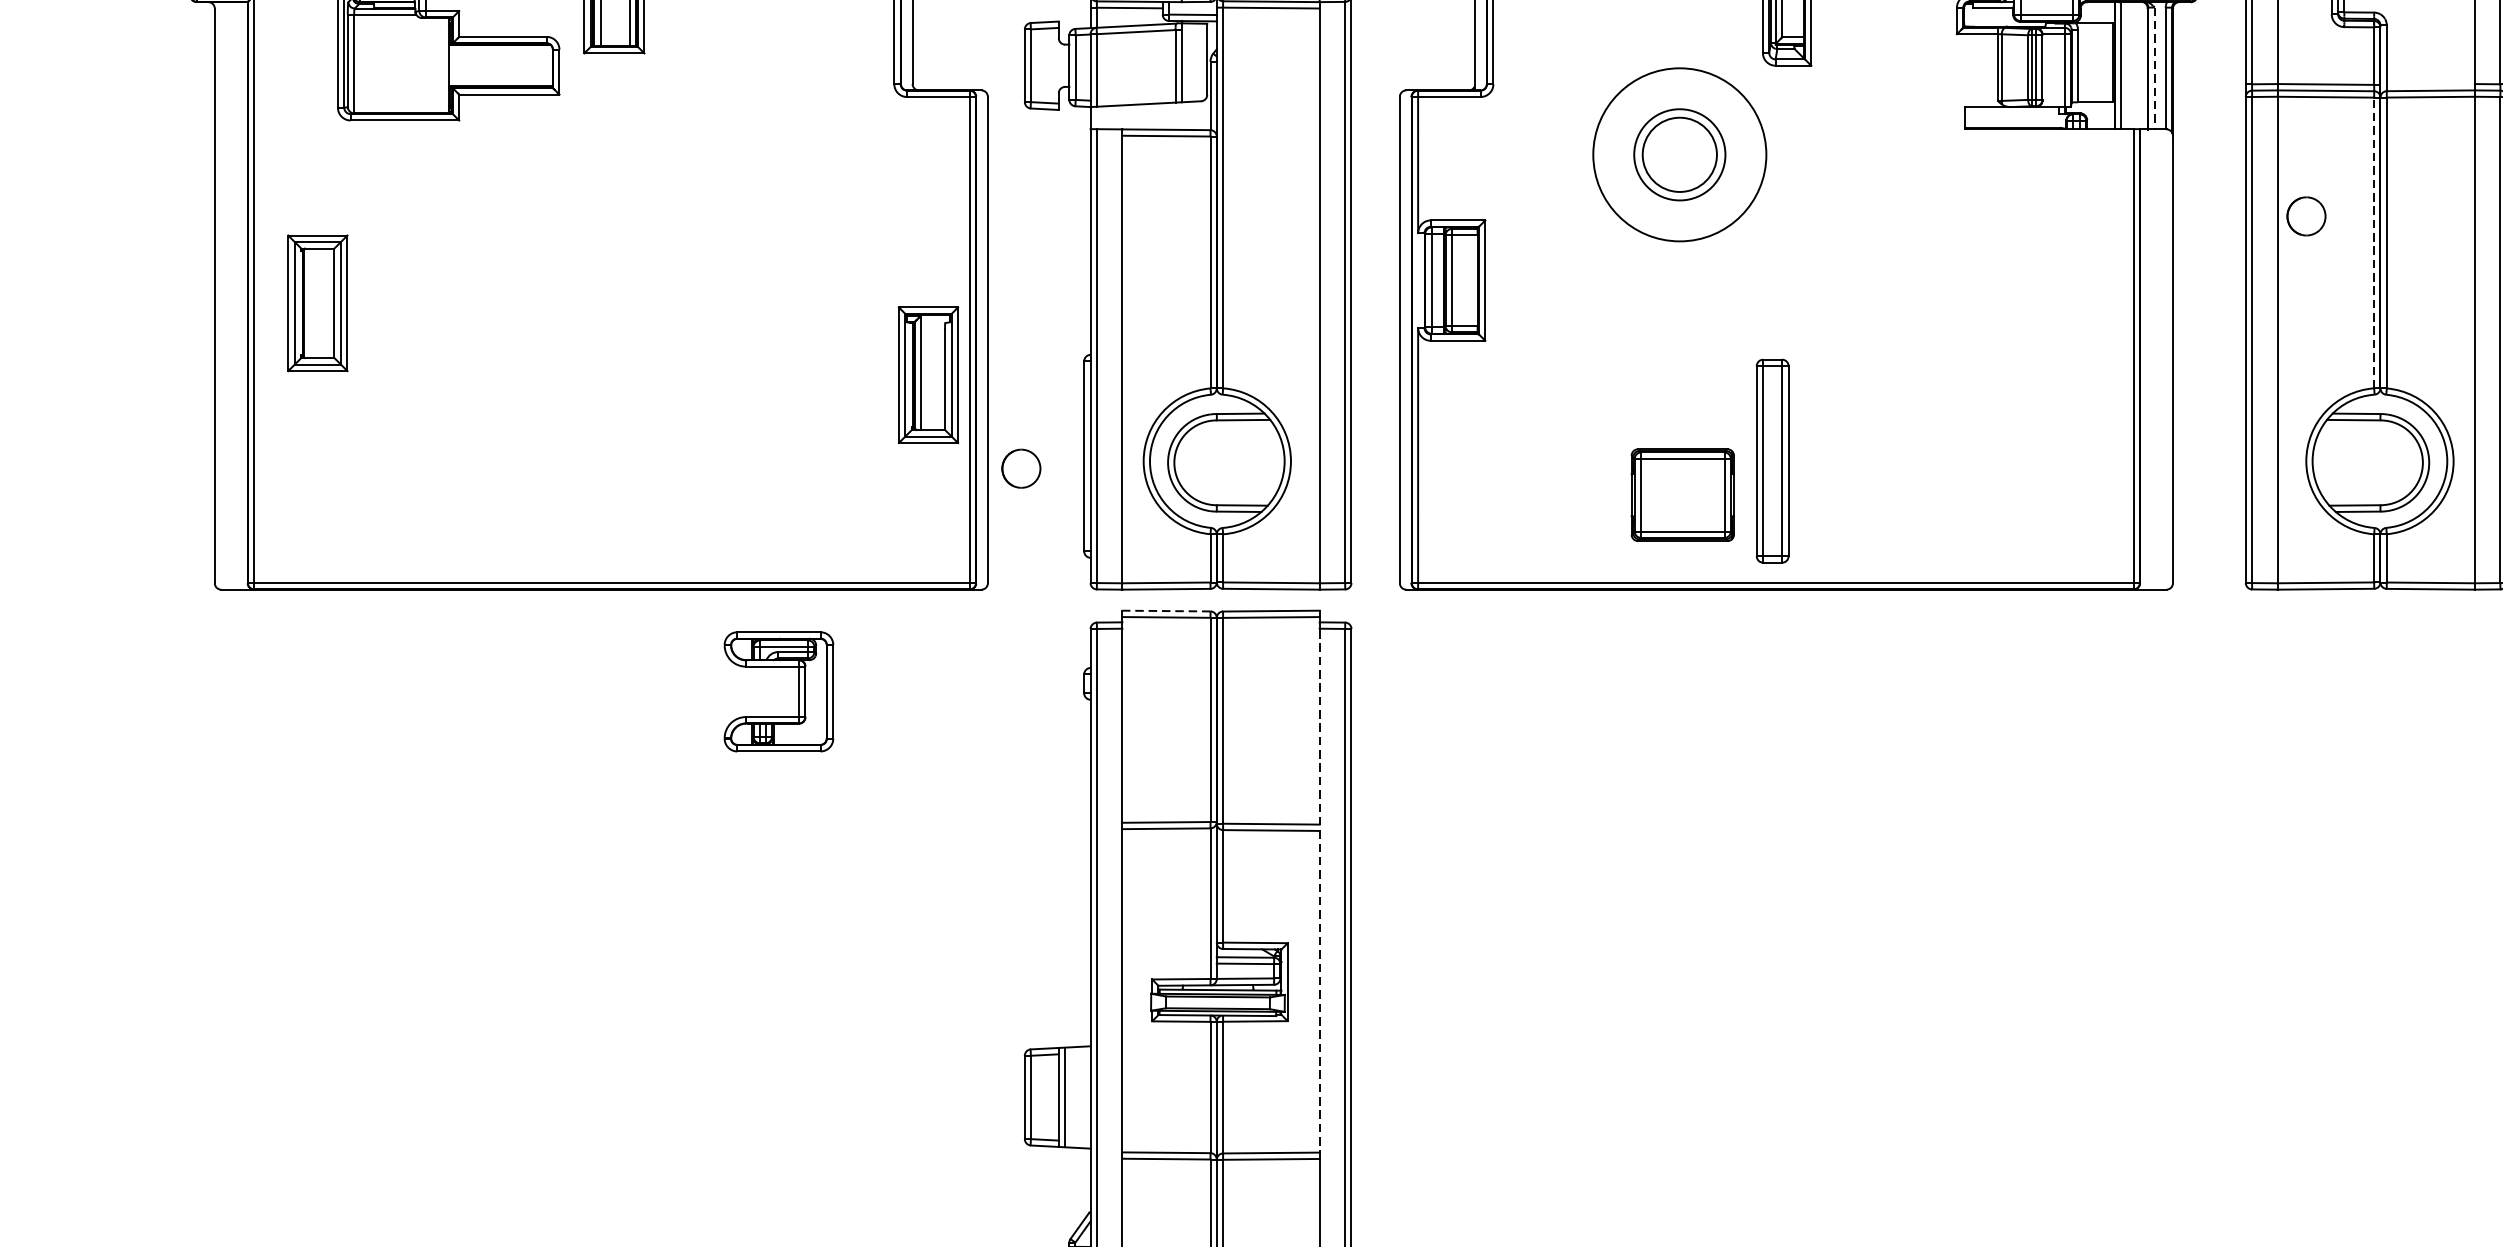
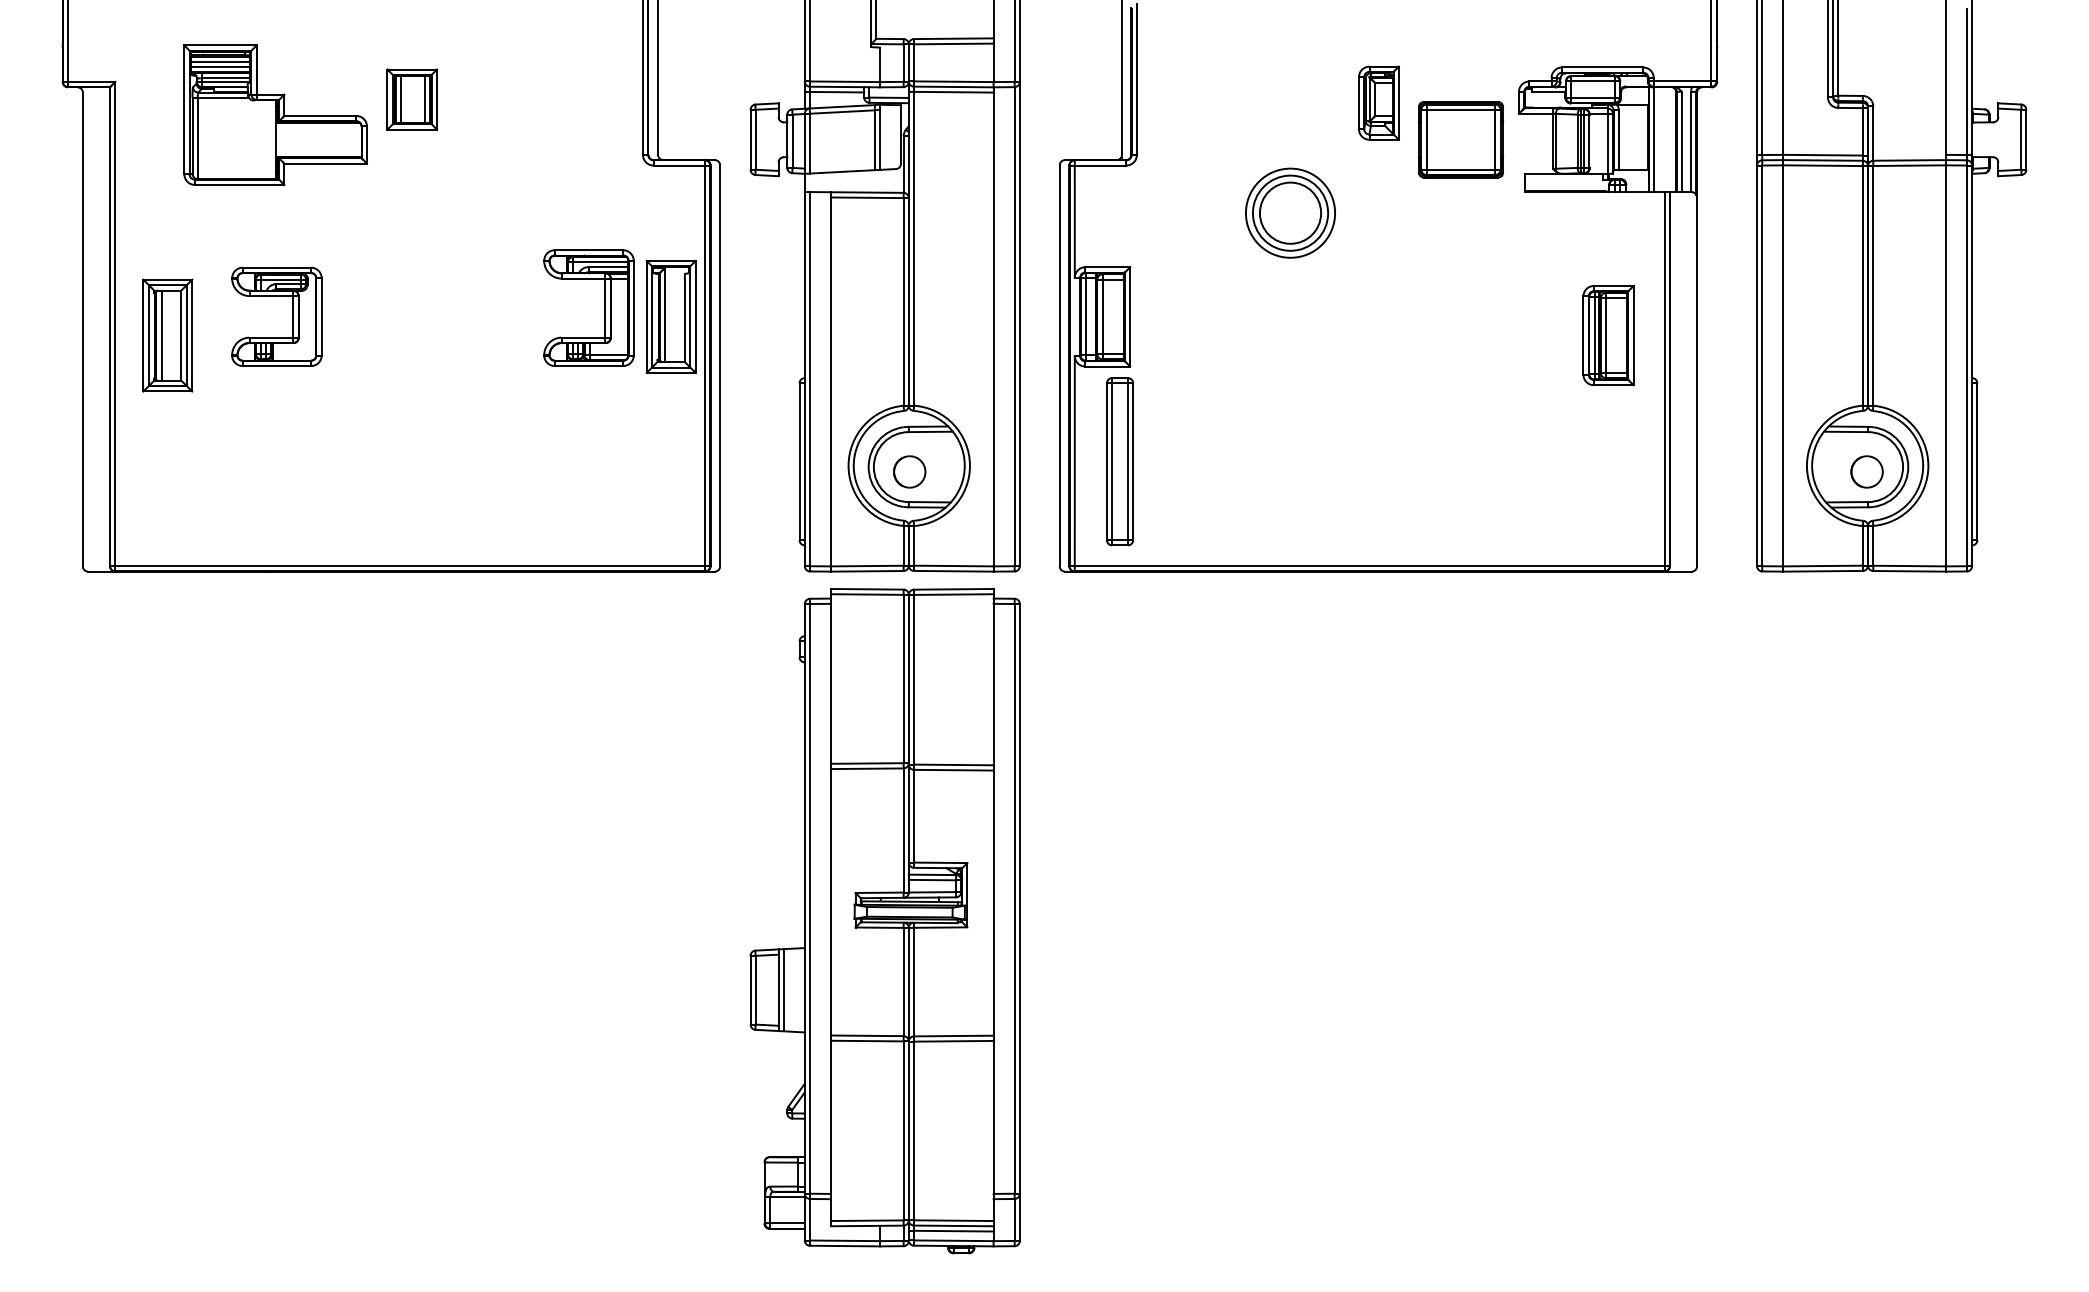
line: (2154, 69) -> (1681, 142), dashed -> solid
circle: (1679, 153) -> (1290, 212), size x0.62
part: (2305, 215) -> (1866, 471), moved
line: (2373, 242) -> (1862, 285), dashed -> solid
part: (847, 269) -> (604, 307), added
line: (310, 303) -> (161, 335), added
part: (2065, 303) -> (1608, 335), added
part: (927, 374) -> (670, 316), moved
part: (1771, 460) -> (1119, 461), moved
part: (1021, 468) -> (909, 471), moved
part: (1682, 494) -> (1460, 139), moved
line: (1165, 611) -> (866, 589), dashed -> solid
part: (797, 691) -> (292, 316), moved
line: (1319, 893) -> (993, 822), dashed -> solid

